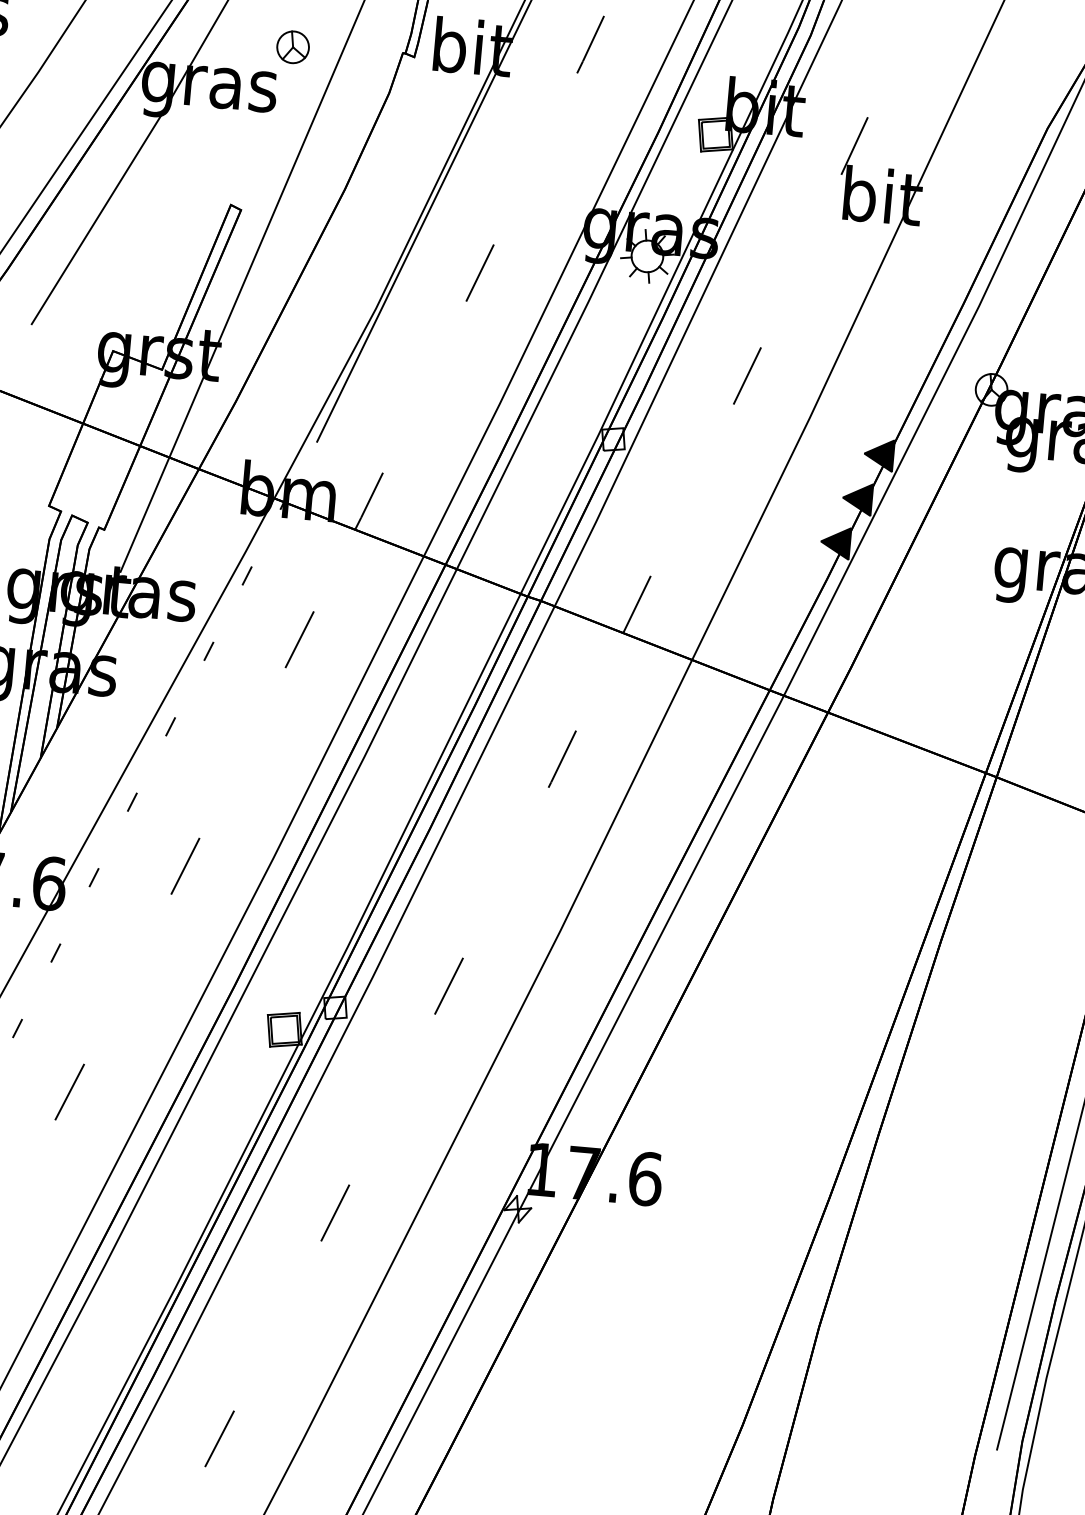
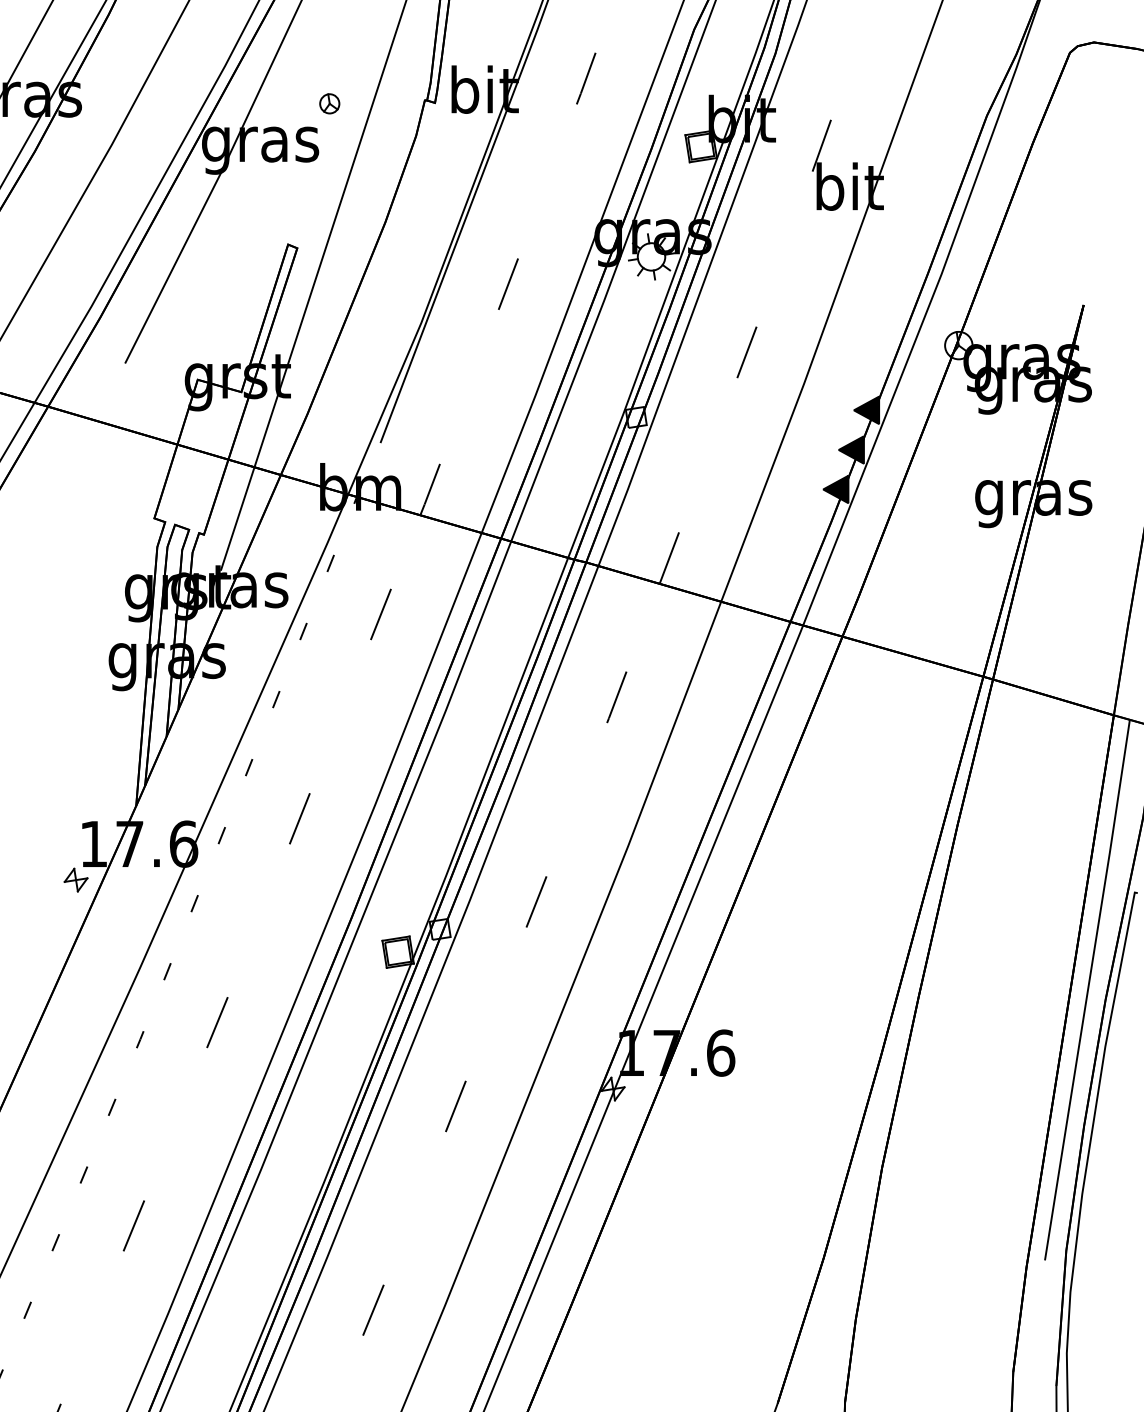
part: (292, 46) -> (329, 103), size x0.7

